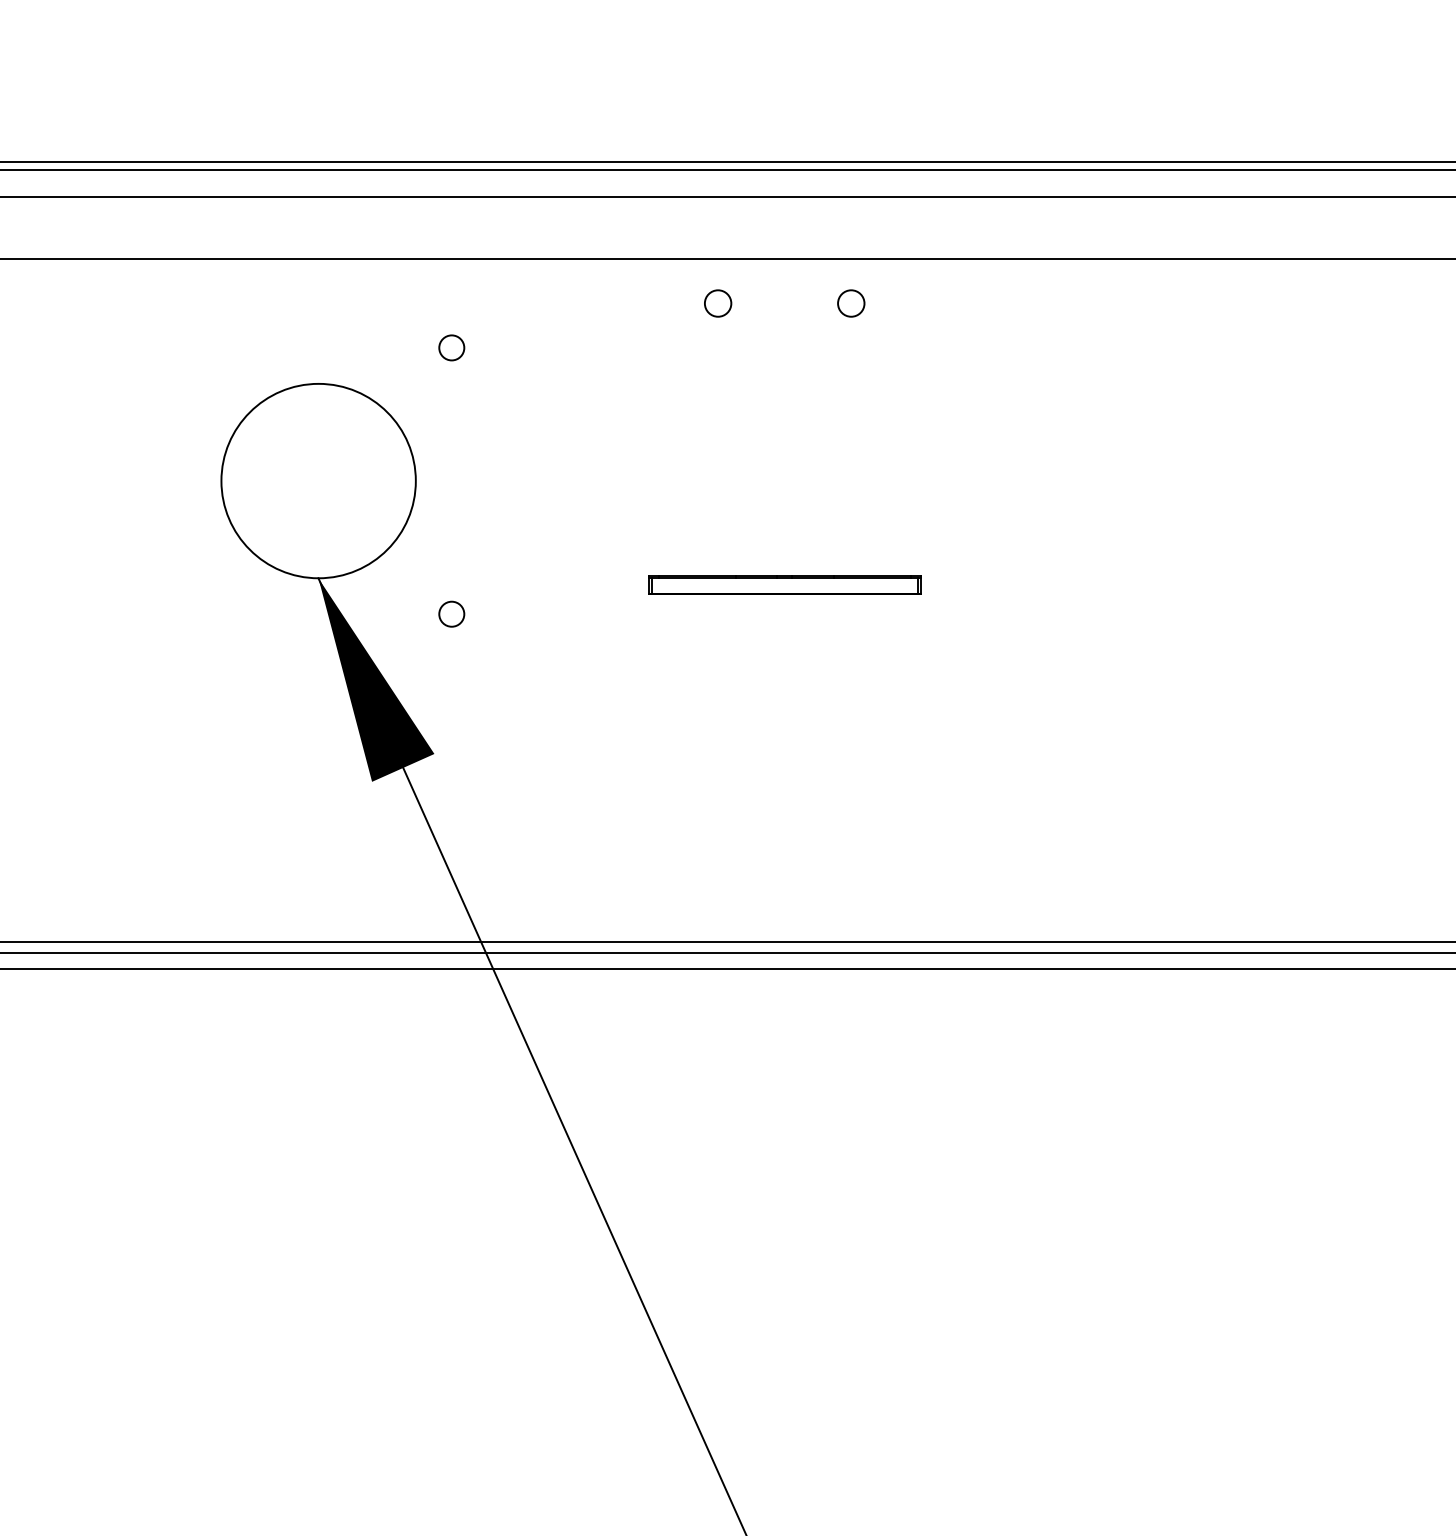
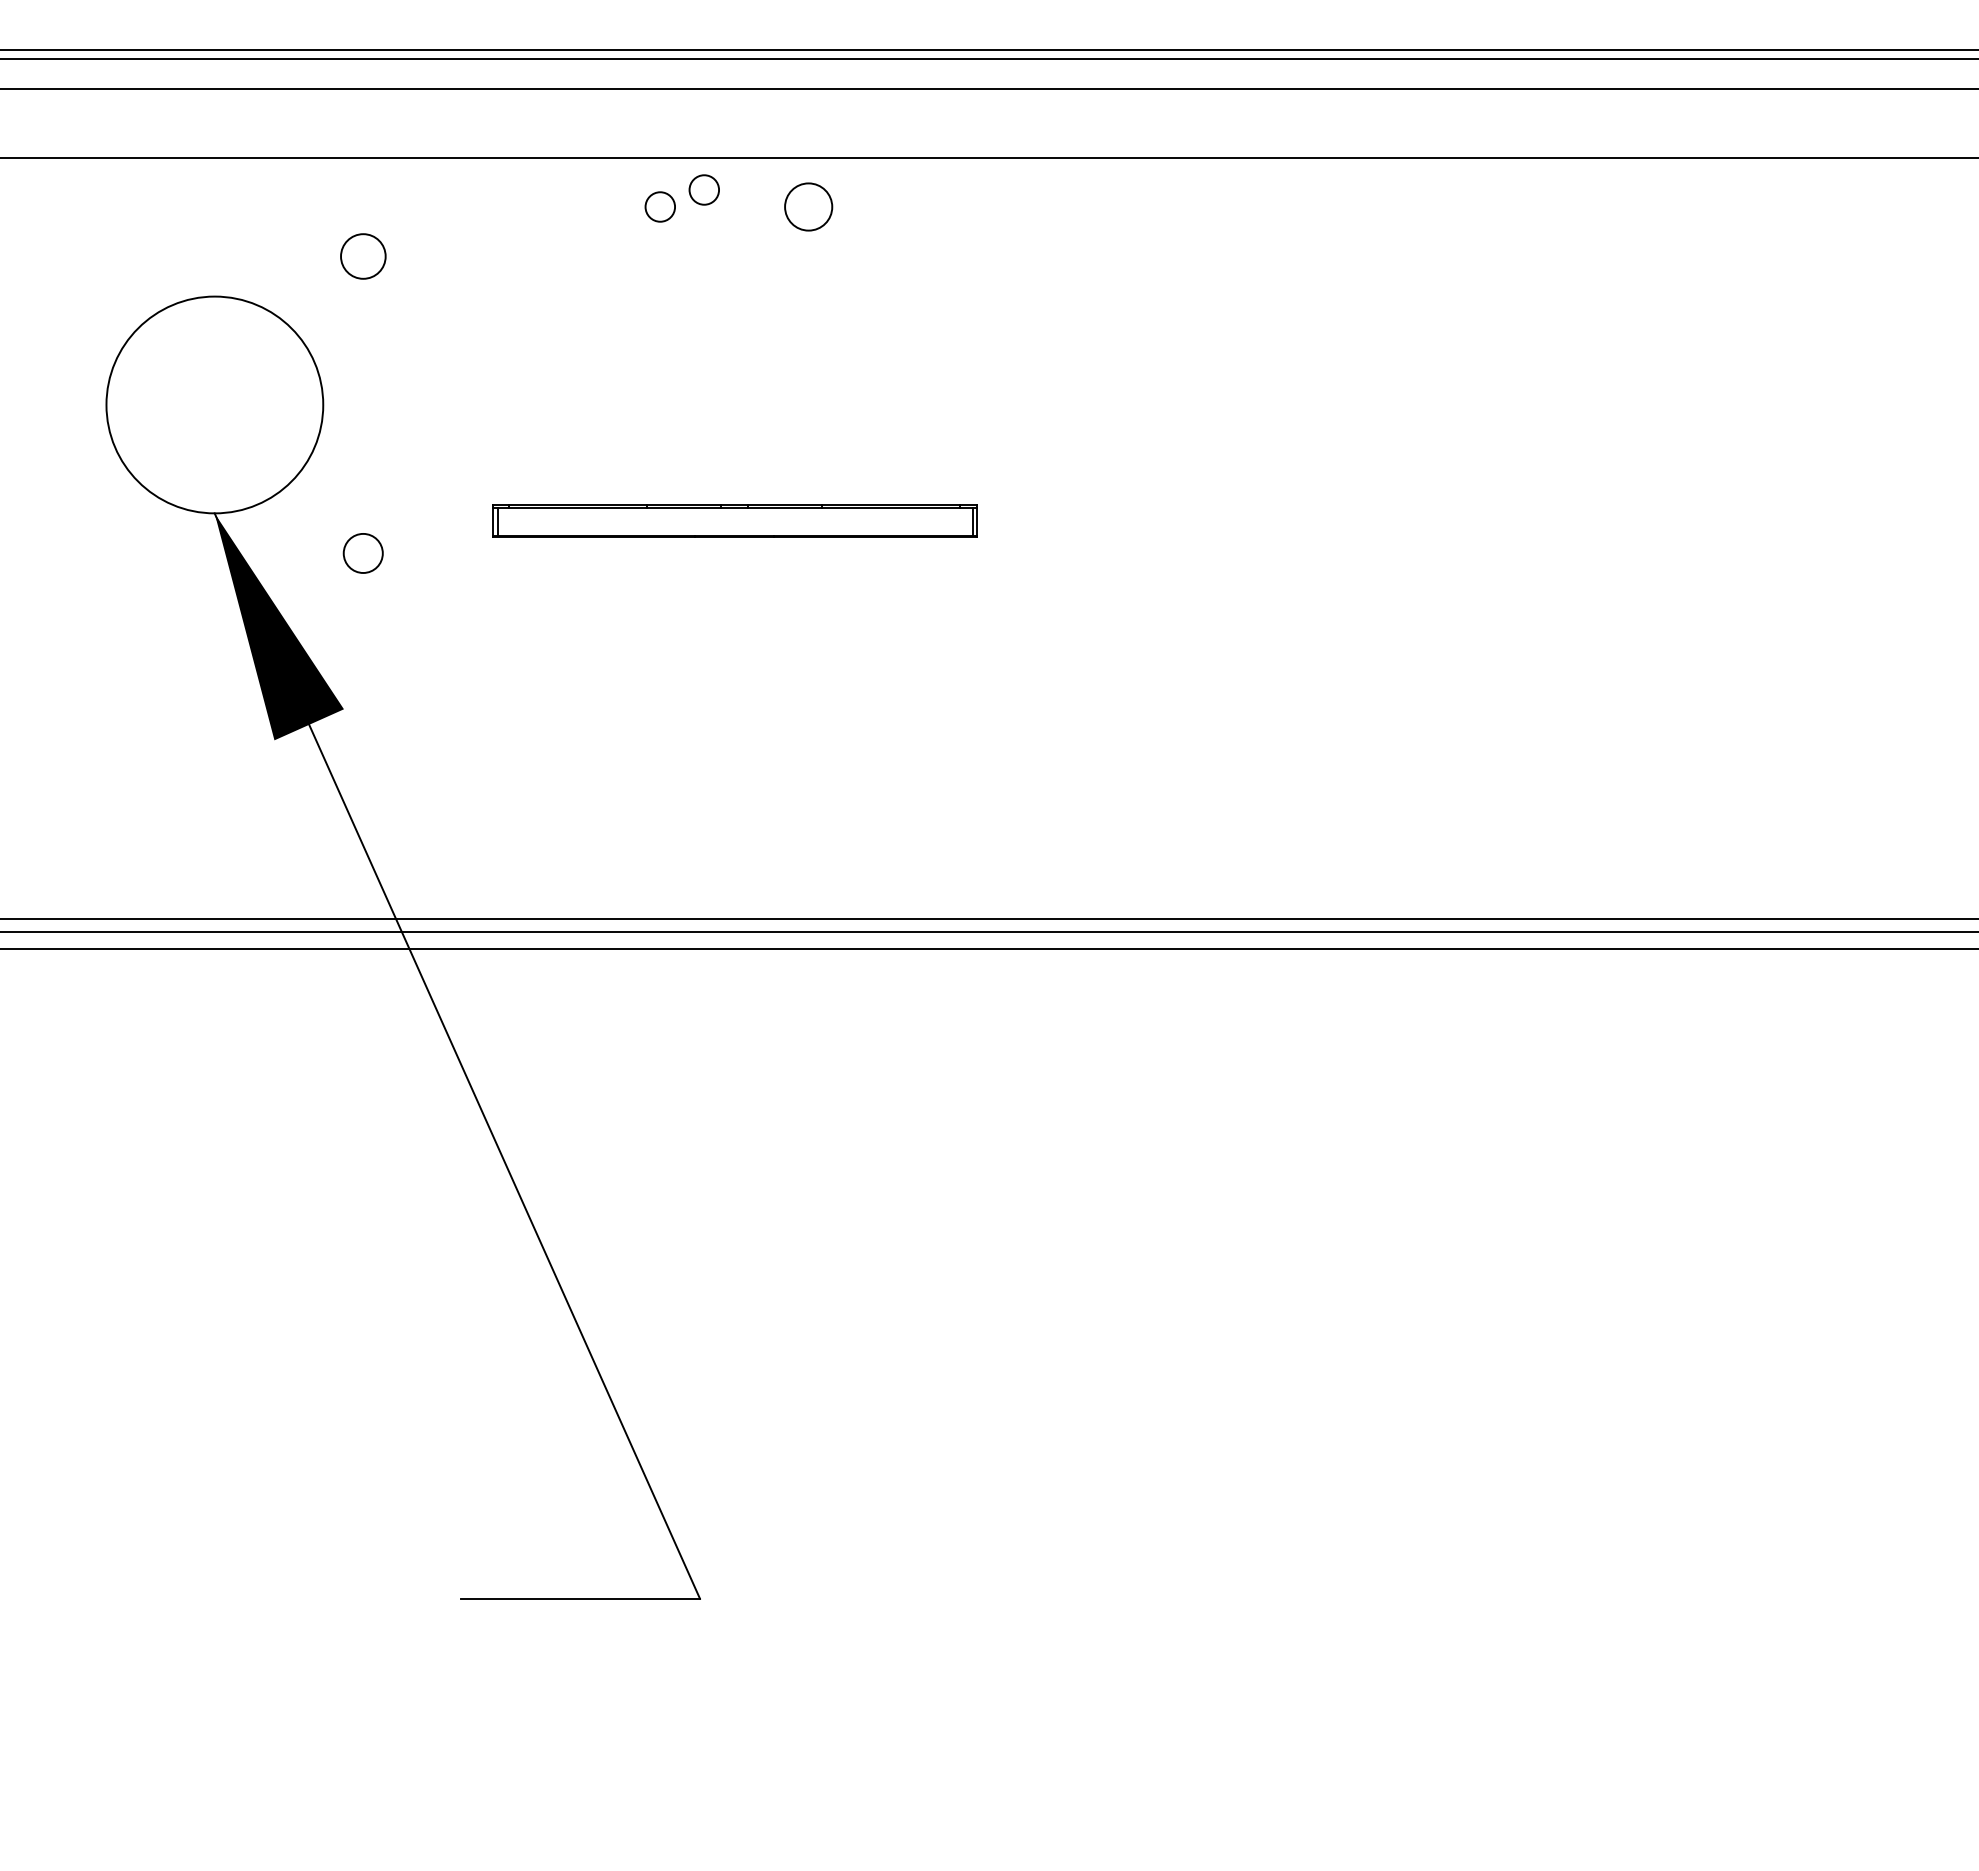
circle: (756, 287) -> (703, 189), added
circle: (851, 303) -> (808, 206), size x1.6
circle: (451, 347) -> (363, 256), size x1.6
part: (784, 584) -> (734, 520), size x1.6
circle: (451, 614) -> (363, 553), size x1.4

